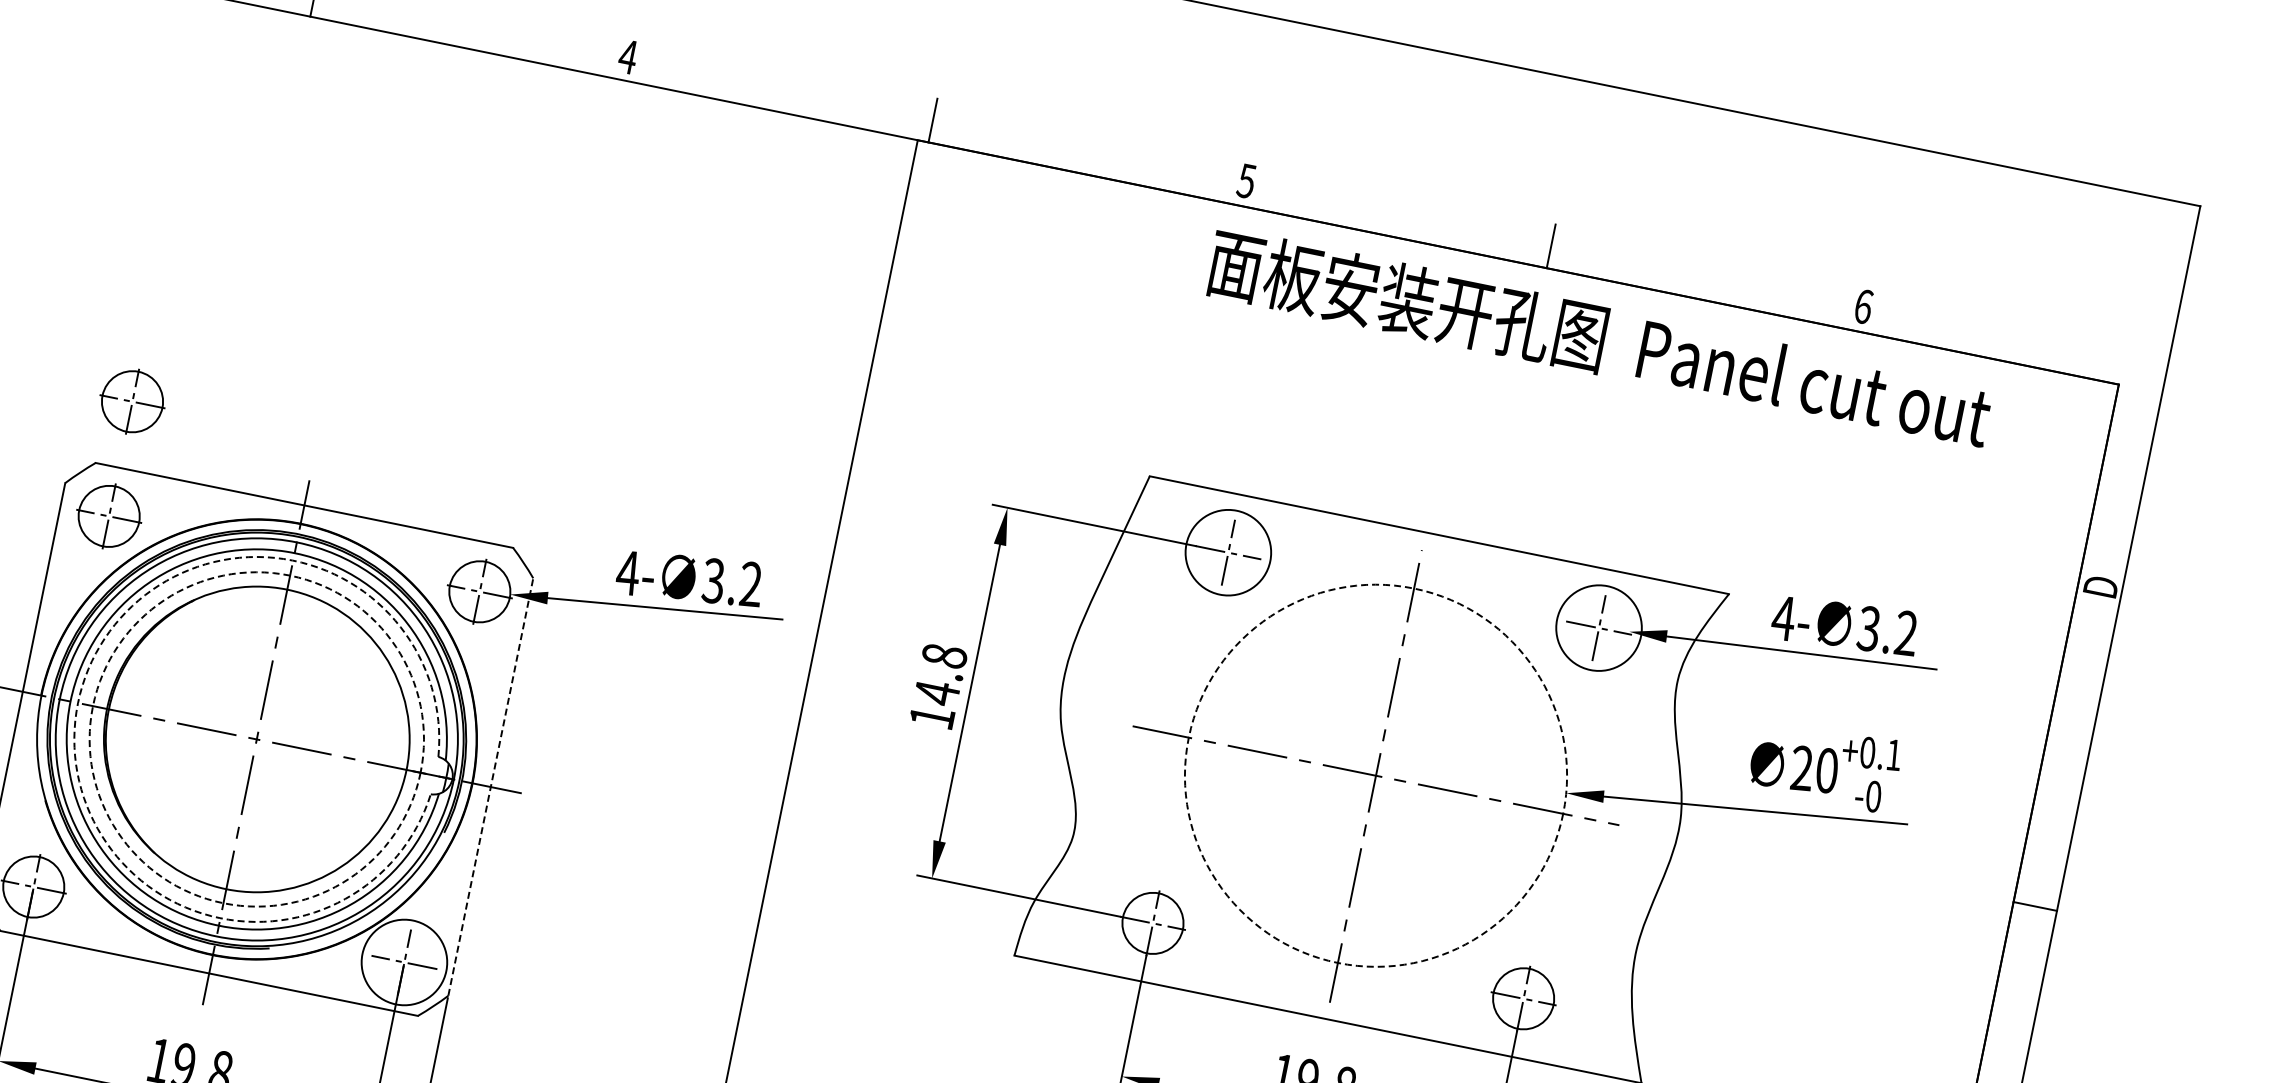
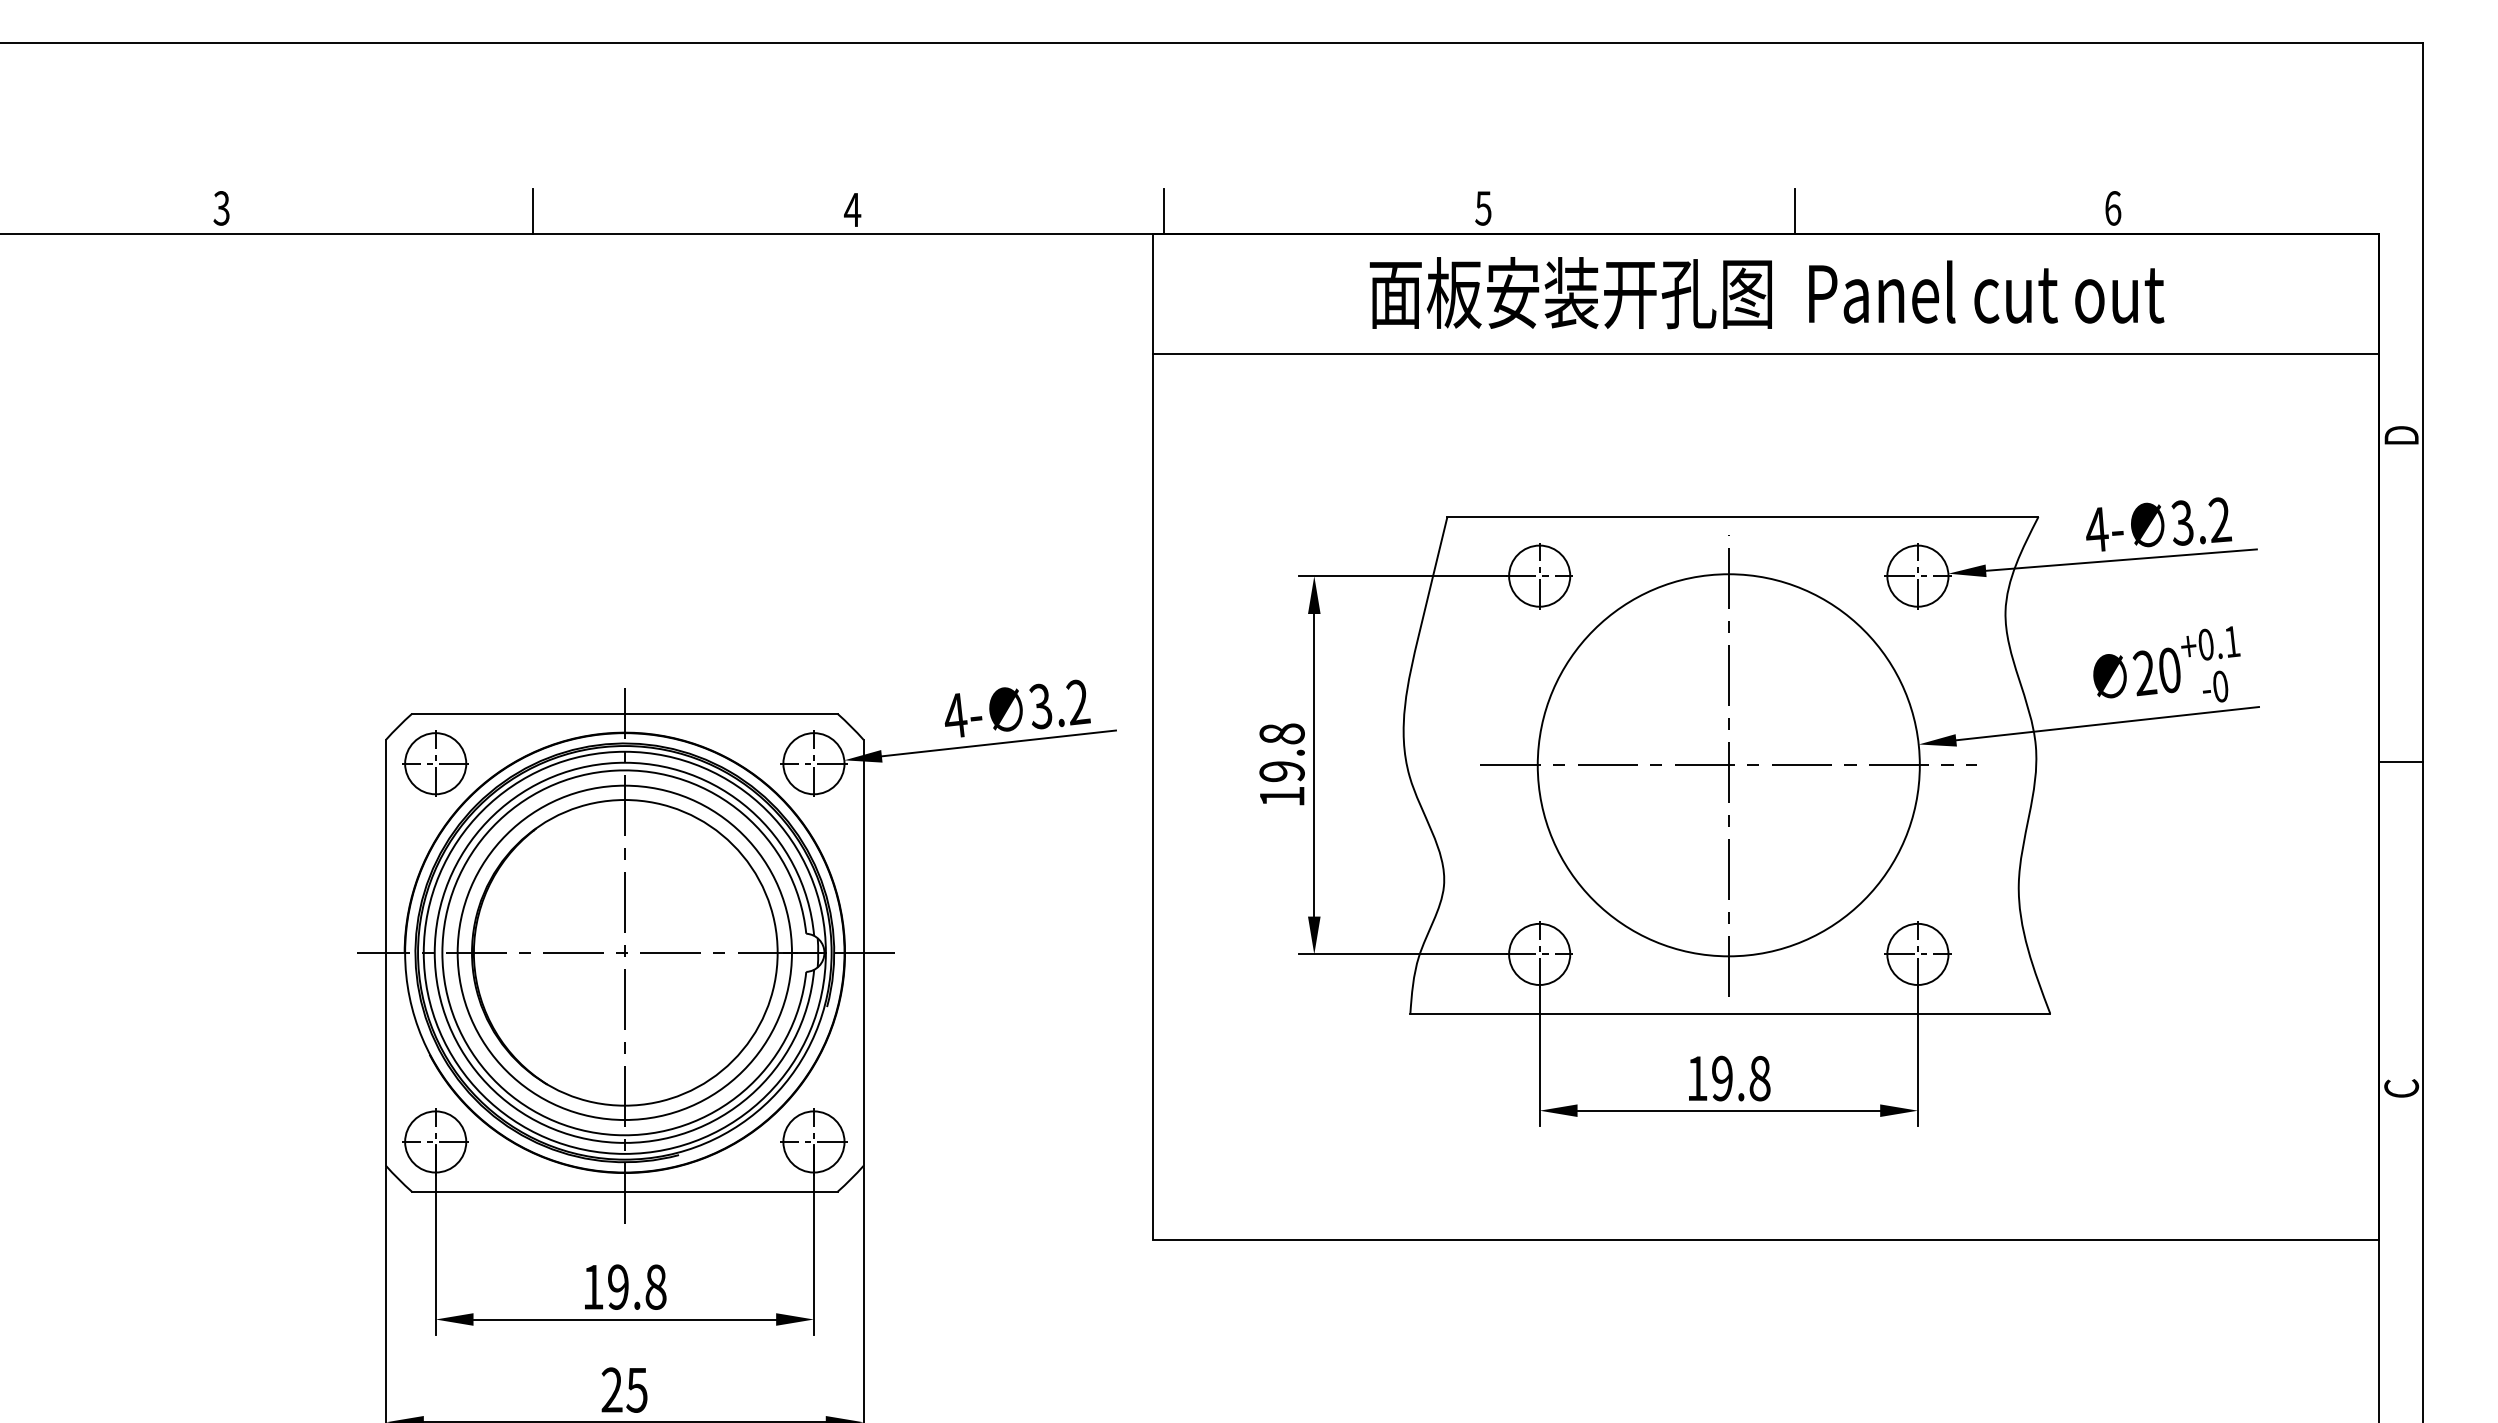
text: (1599, 339) -> (1766, 293), moved
line: (1493, 380) -> (1765, 354), added
part: (132, 401) -> (435, 646), removed
circle: (1228, 552) -> (1539, 575), size x0.71
circle: (1598, 627) -> (1917, 575), size x0.71
text: (936, 692) -> (1281, 771), 14.8 -> 19.8
arc: (78, 702) -> (442, 952), dashed -> solid
circle: (256, 739) -> (624, 952), dashed -> solid
circle: (1375, 775) -> (1728, 765), dashed -> solid
line: (490, 786) -> (863, 952), dashed -> solid
circle: (404, 961) -> (813, 1141), size x0.71

